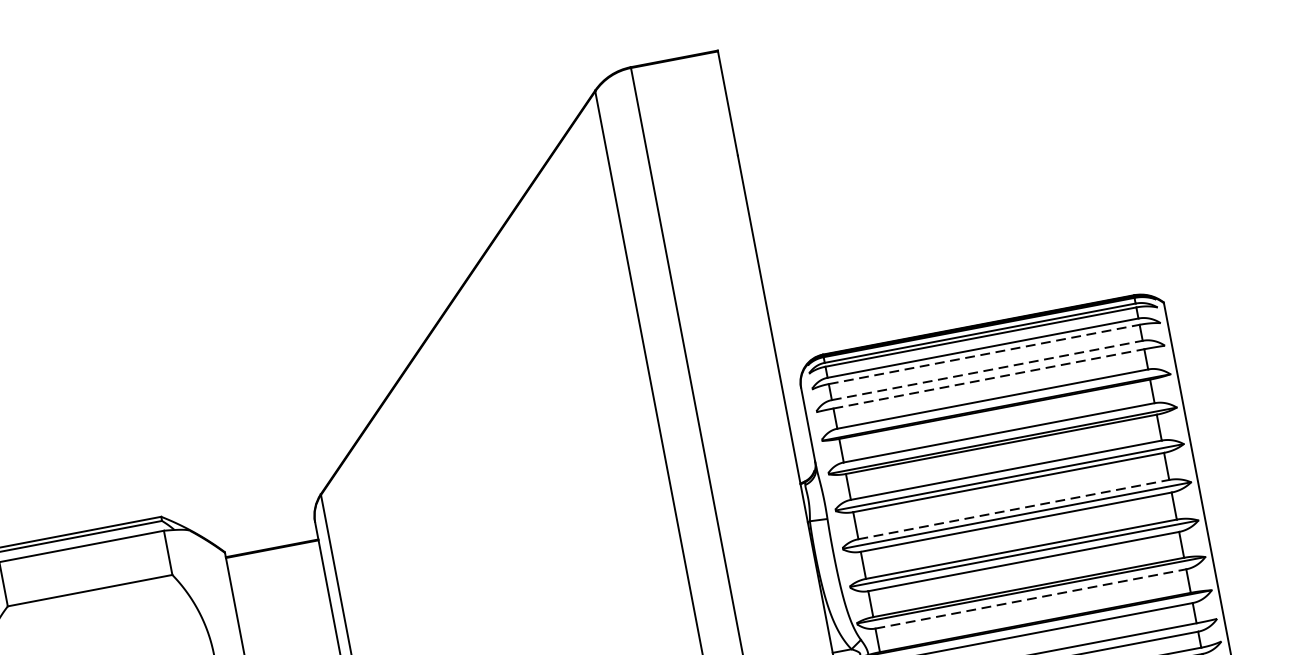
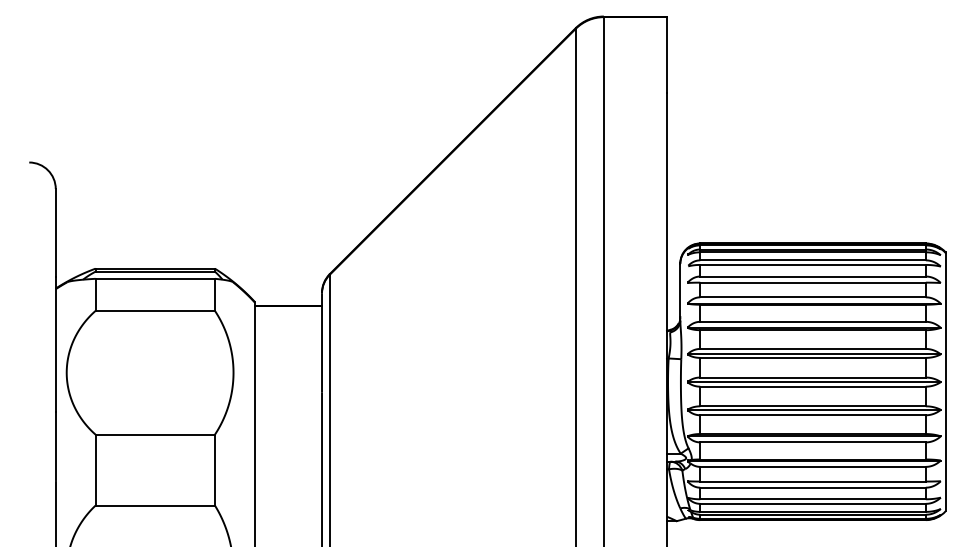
line: (984, 353) -> (813, 264), dashed -> solid
line: (987, 370) -> (813, 276), dashed -> solid
line: (989, 378) -> (813, 282), dashed -> solid
line: (1014, 509) -> (813, 377), dashed -> solid
line: (1031, 598) -> (813, 442), dashed -> solid

